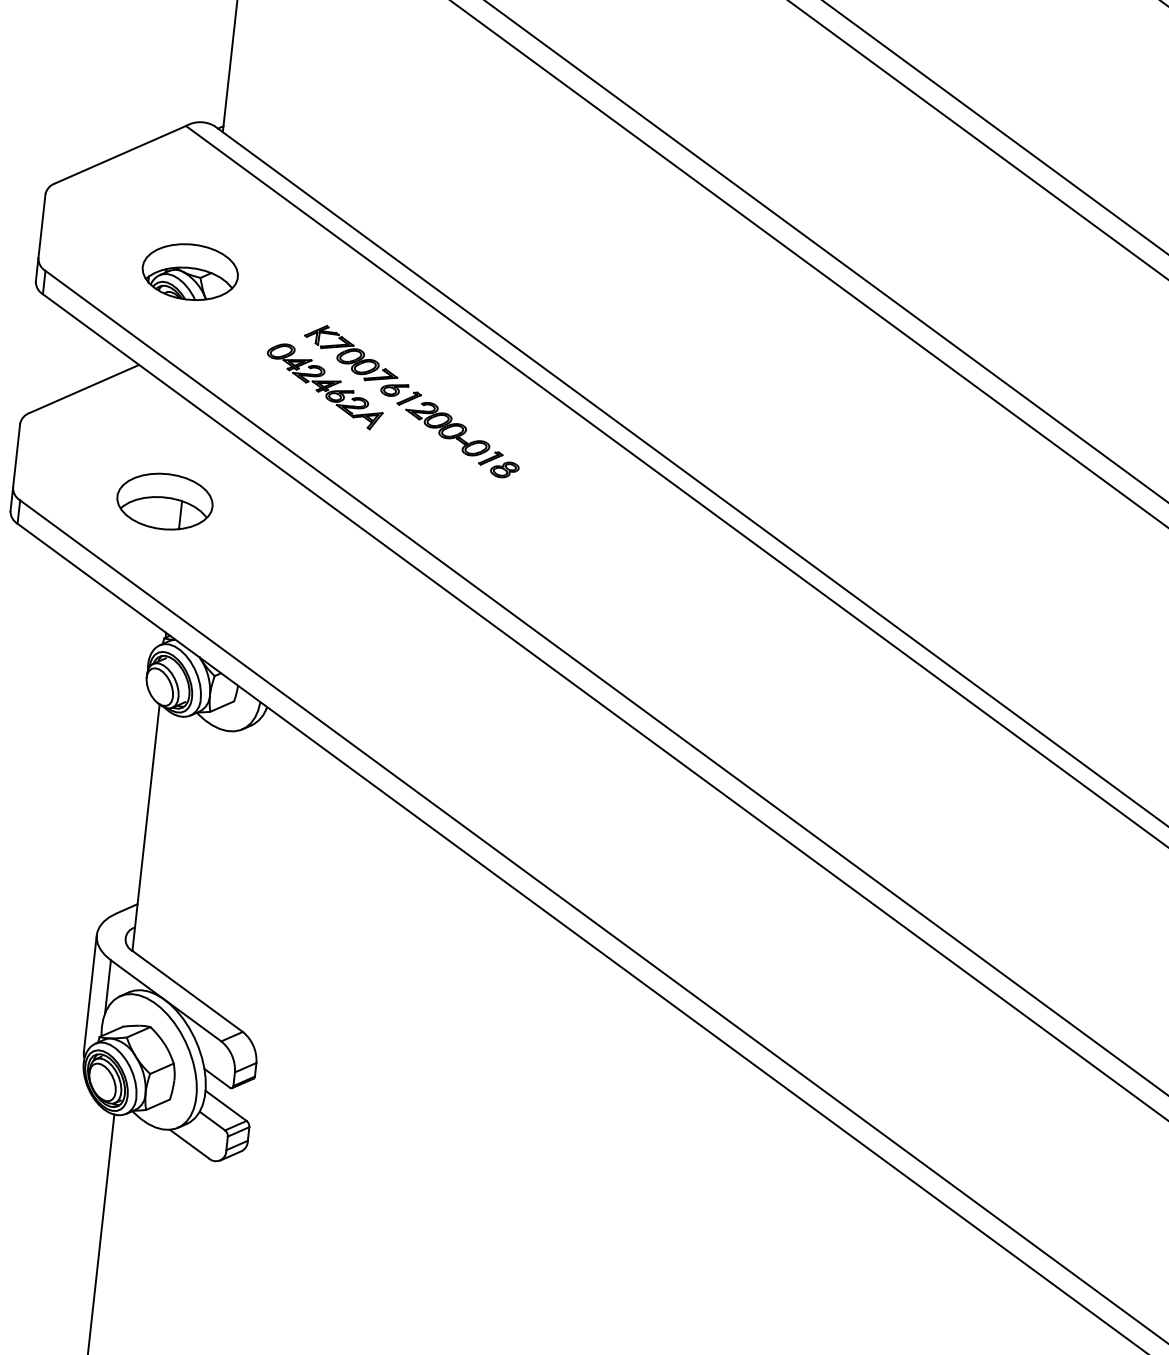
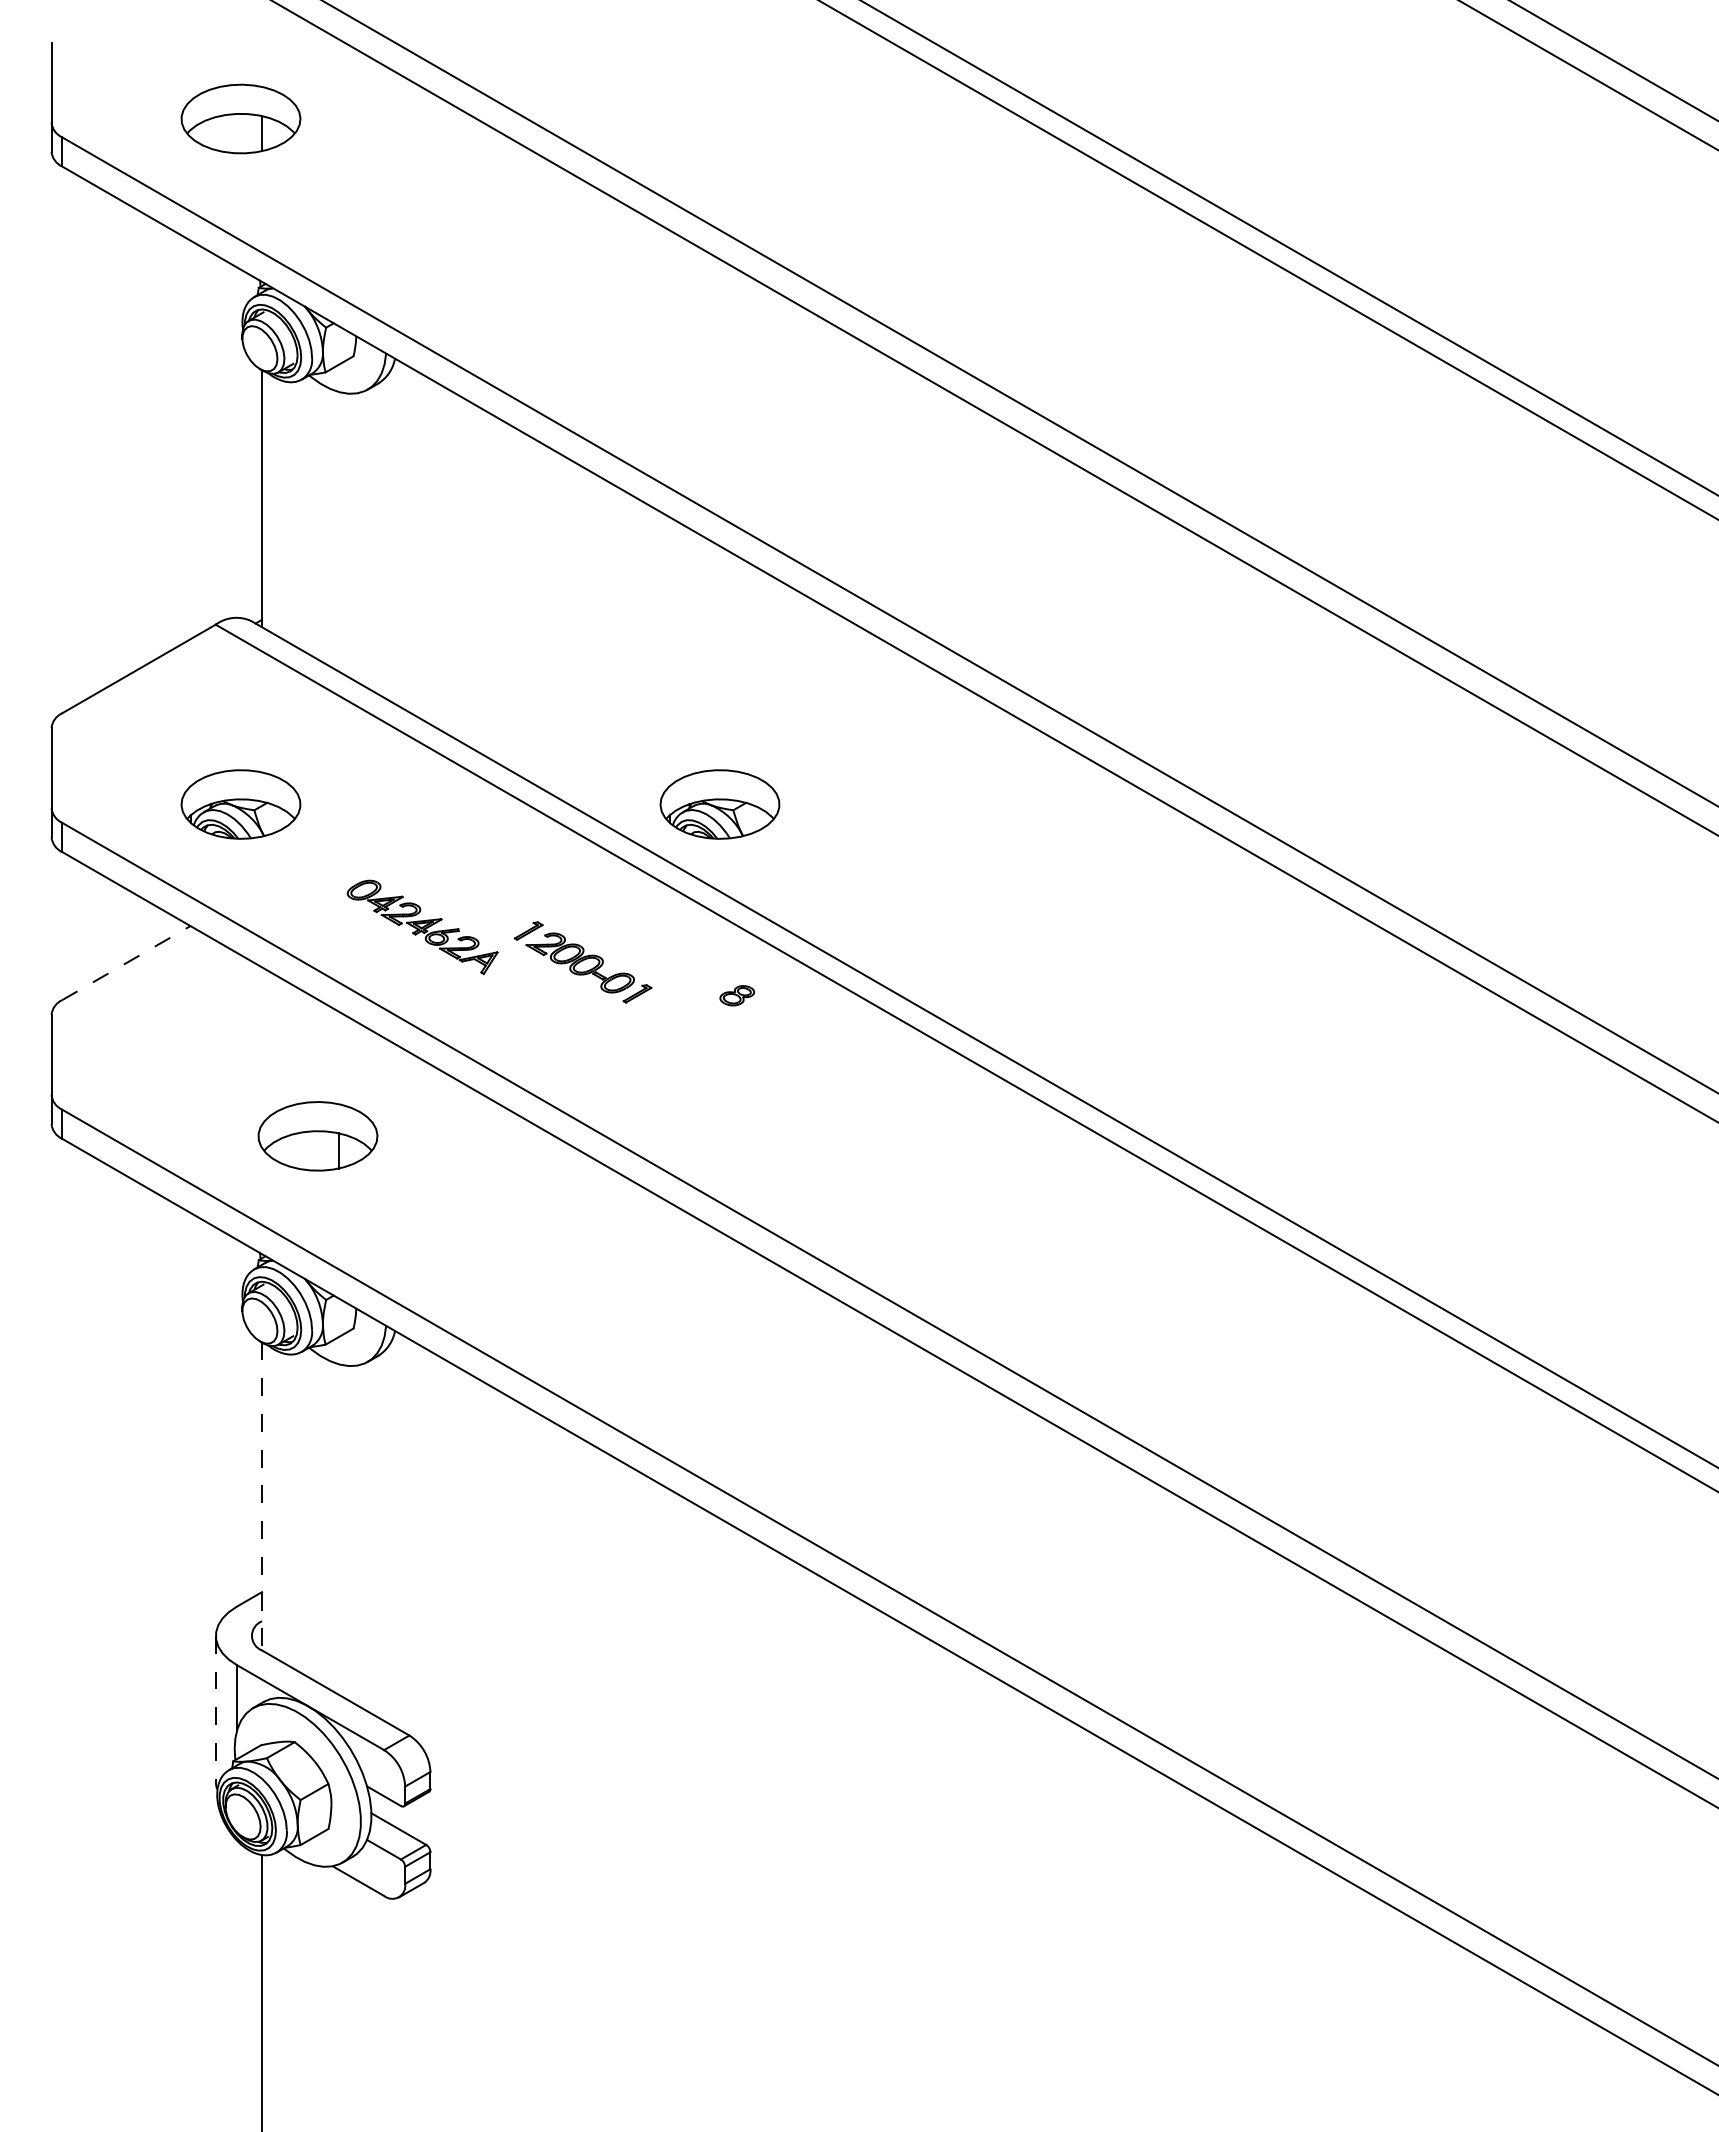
part: (573, 314) -> (719, 804), added
part: (356, 360) -> (458, 891), removed
line: (84, 388) -> (126, 962), solid -> dashed
part: (505, 469) -> (737, 995), moved
part: (164, 501) -> (317, 1136), moved
line: (146, 827) -> (262, 1496), solid -> dashed
line: (90, 993) -> (215, 1708), solid -> dashed

